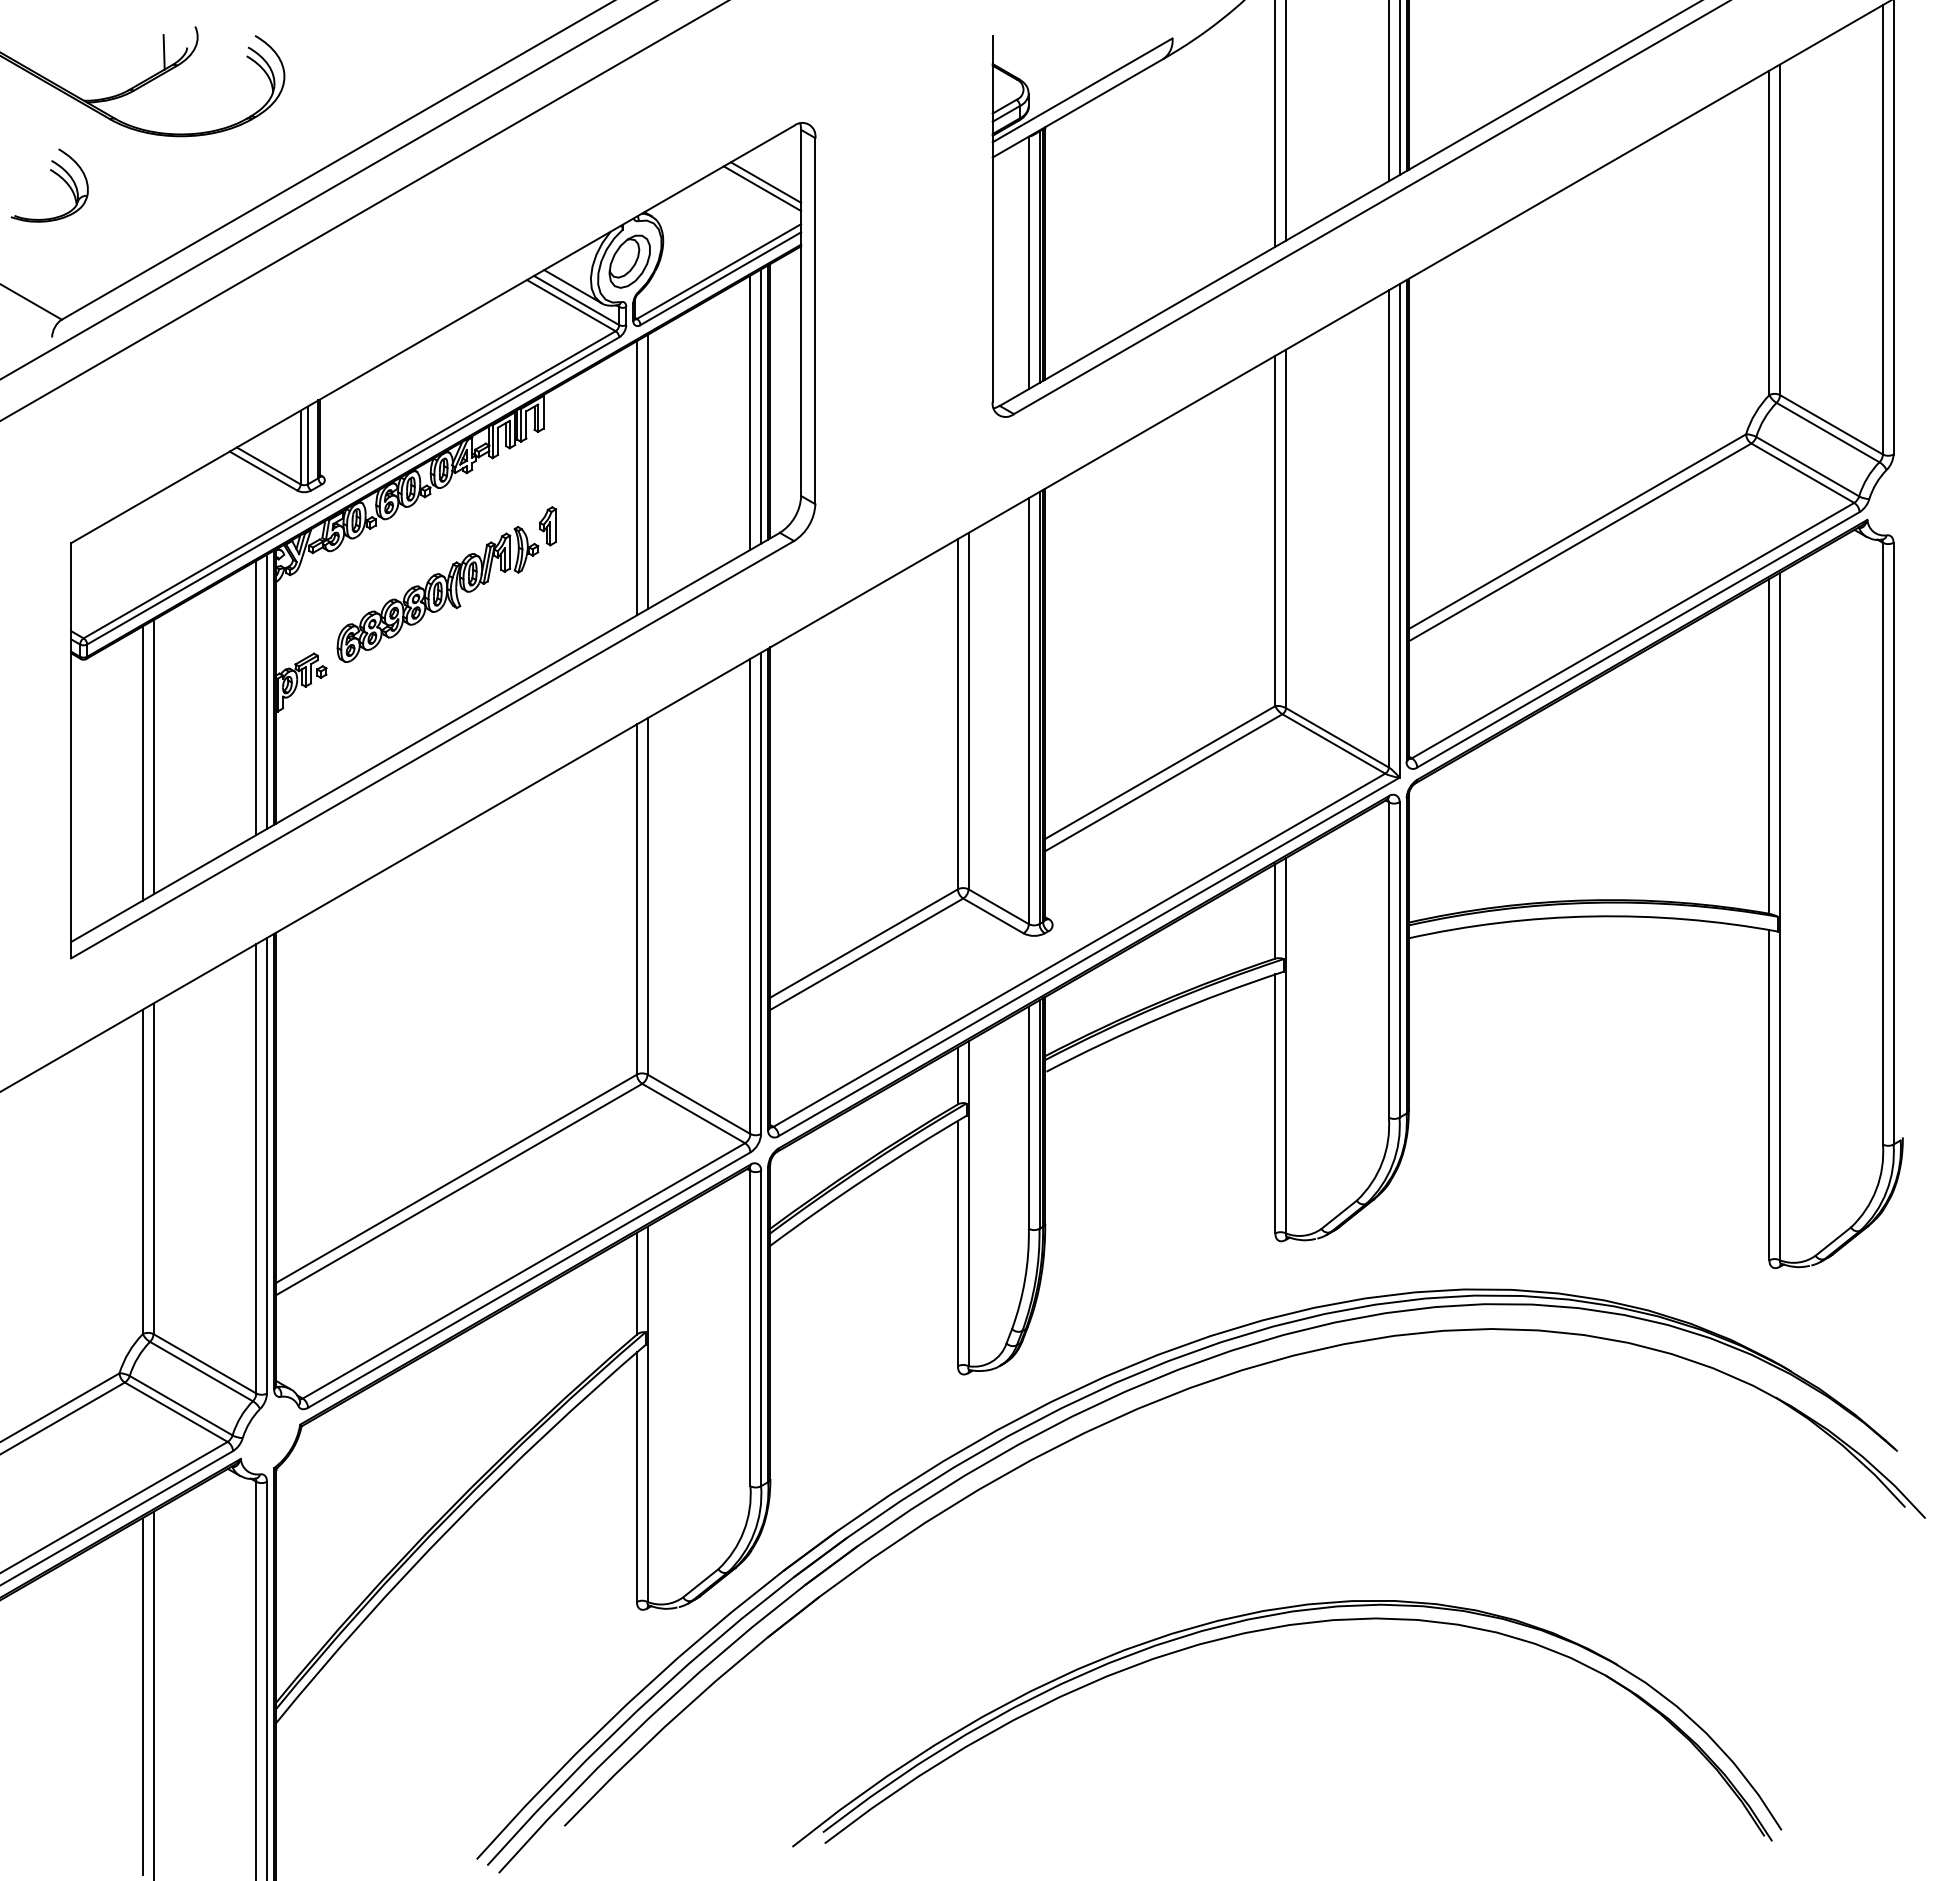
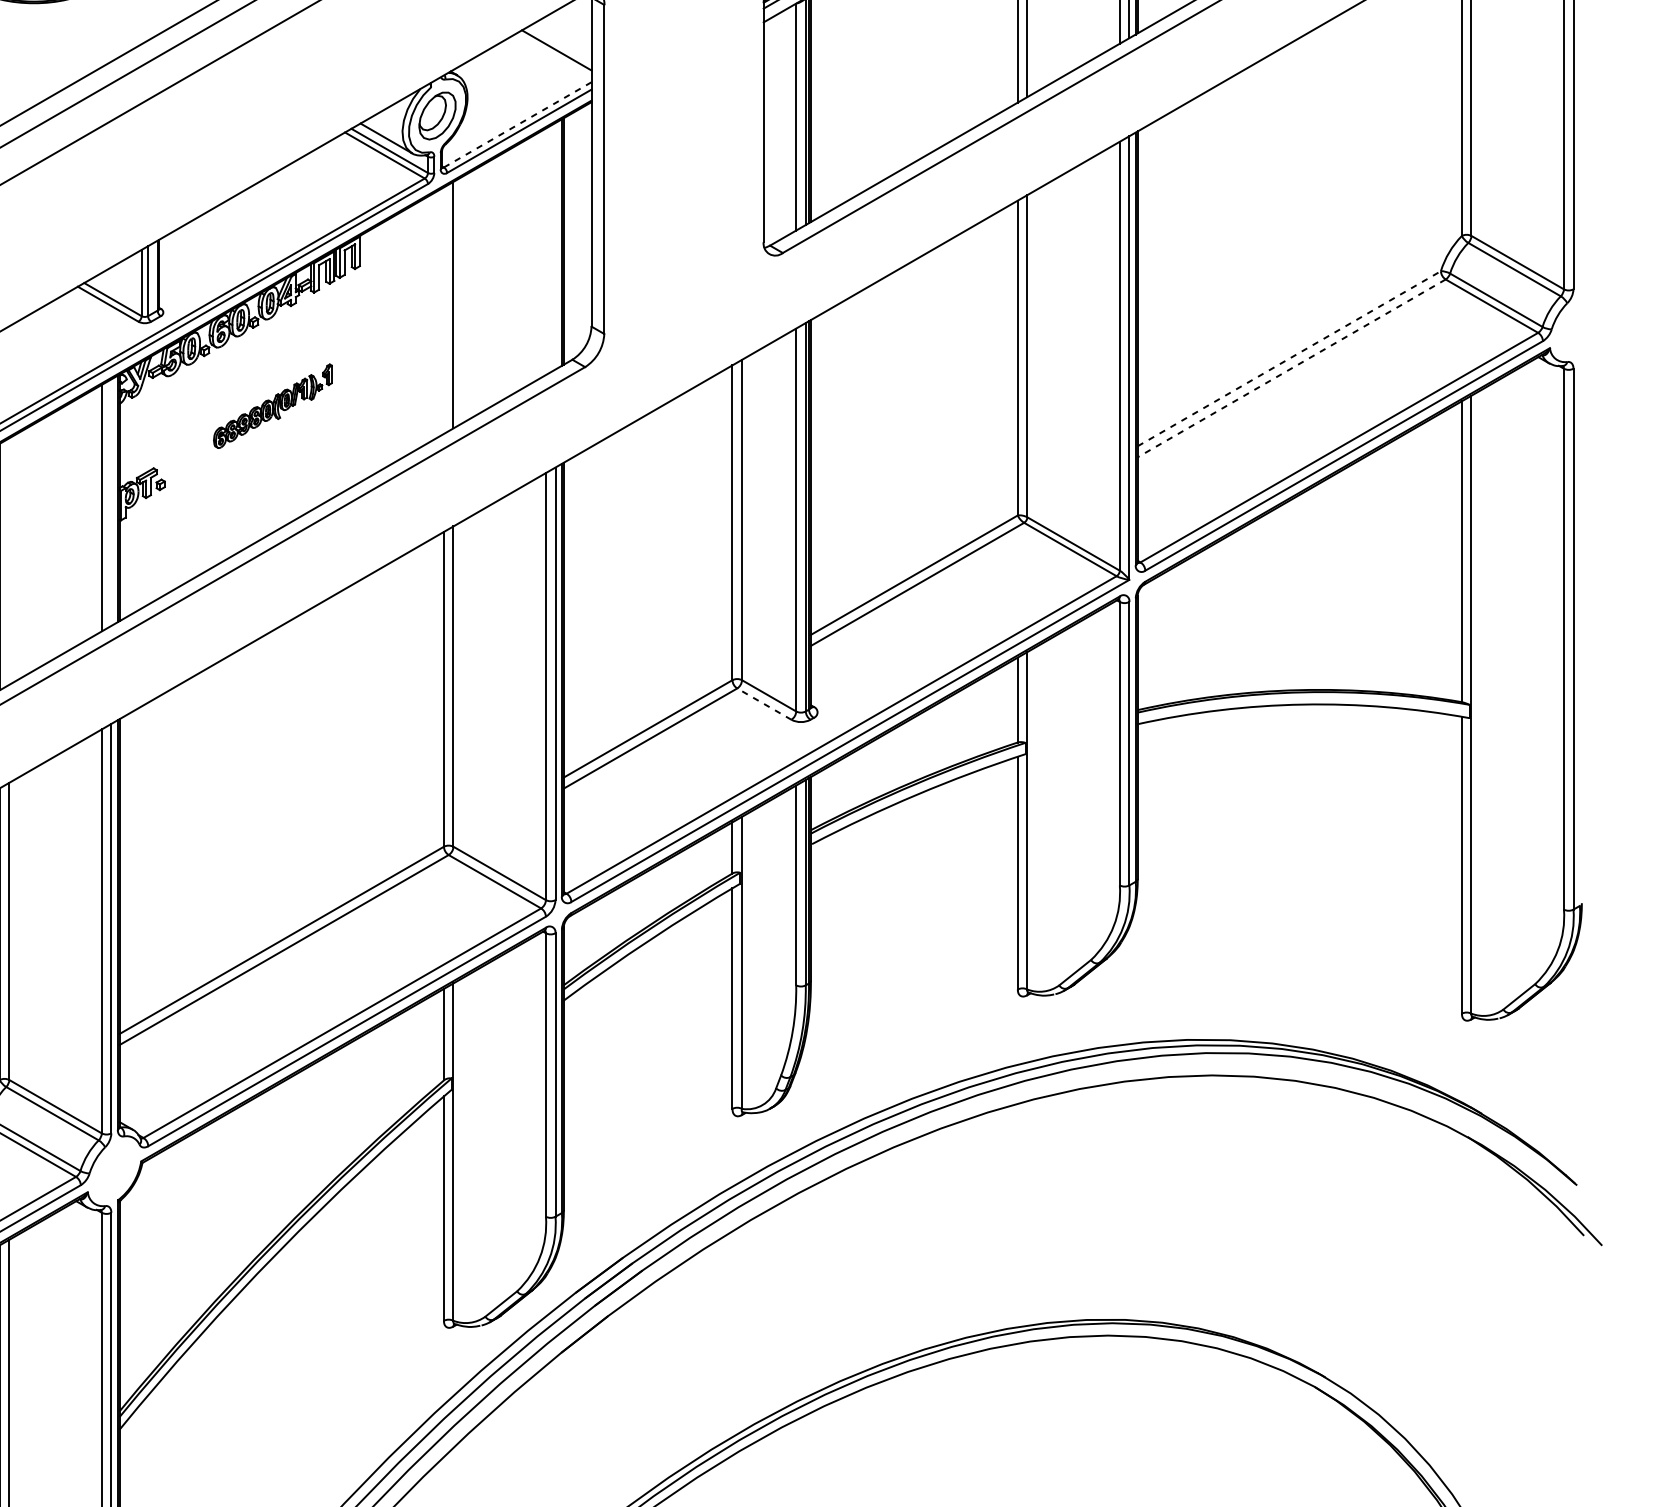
line: (765, 182) -> (559, 44), removed
line: (719, 271) -> (518, 124), solid -> dashed
line: (761, 406) -> (555, 246), removed
line: (750, 412) -> (545, 251), removed
line: (636, 478) -> (443, 310), removed
line: (1577, 531) -> (1289, 358), solid -> dashed
line: (1580, 542) -> (1292, 368), solid -> dashed
part: (446, 584) -> (272, 406), size x0.6
line: (267, 691) -> (111, 502), removed
line: (153, 757) -> (9, 561), removed
line: (993, 915) -> (764, 703), solid -> dashed

